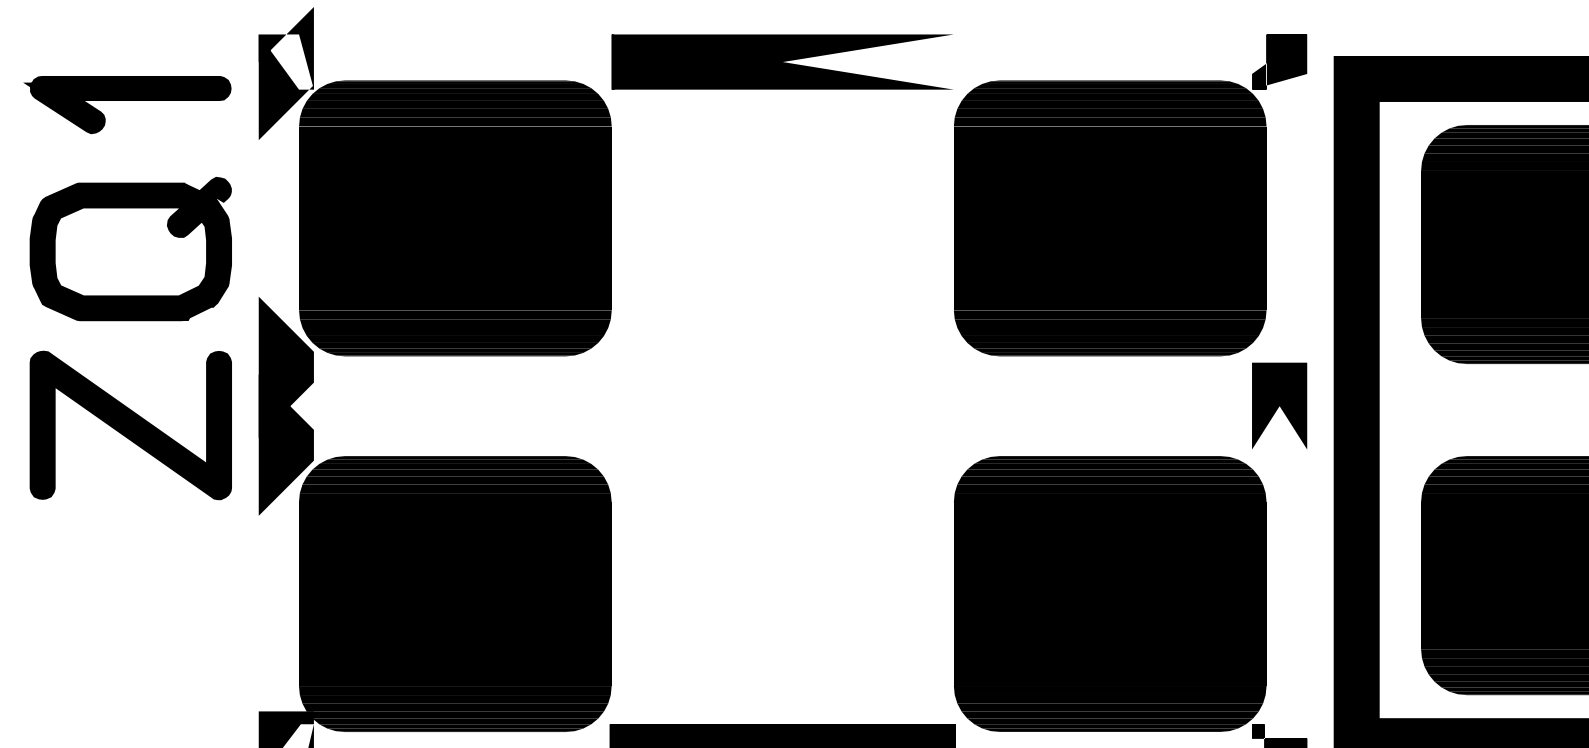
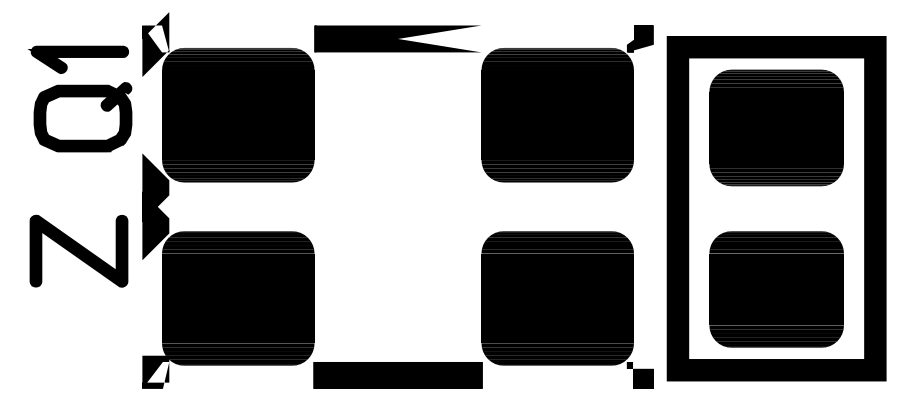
part: (129, 249) -> (82, 117), moved
part: (1279, 405) -> (640, 206), removed
part: (129, 423) -> (78, 250), moved

